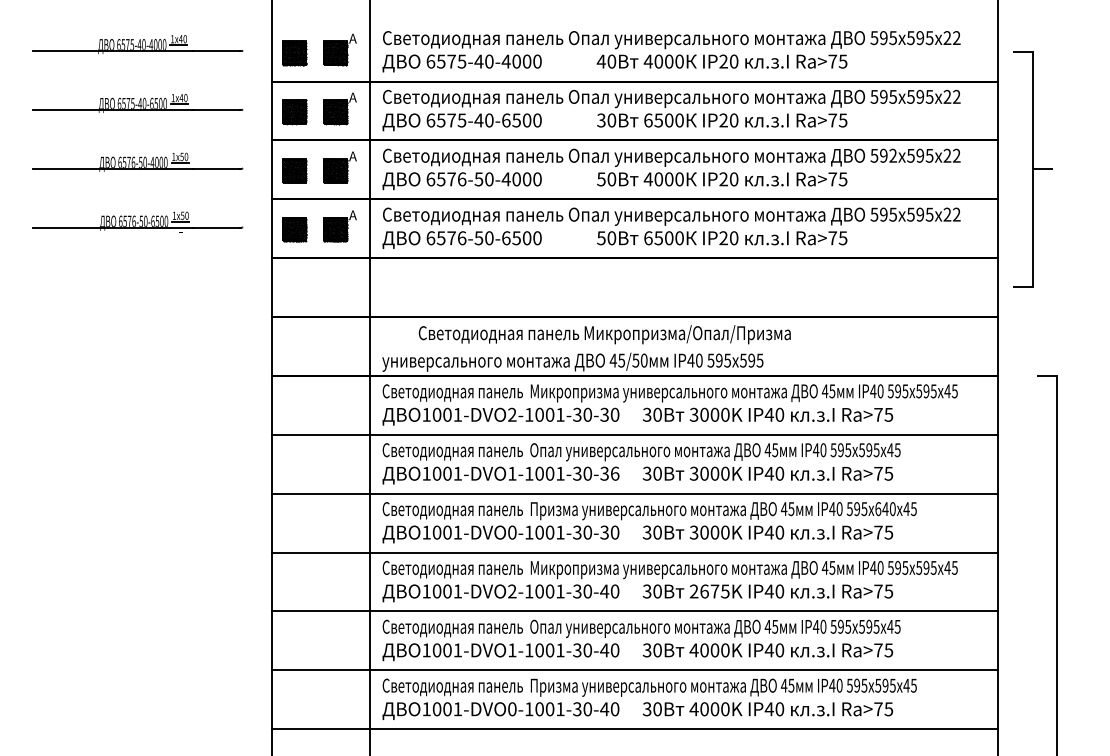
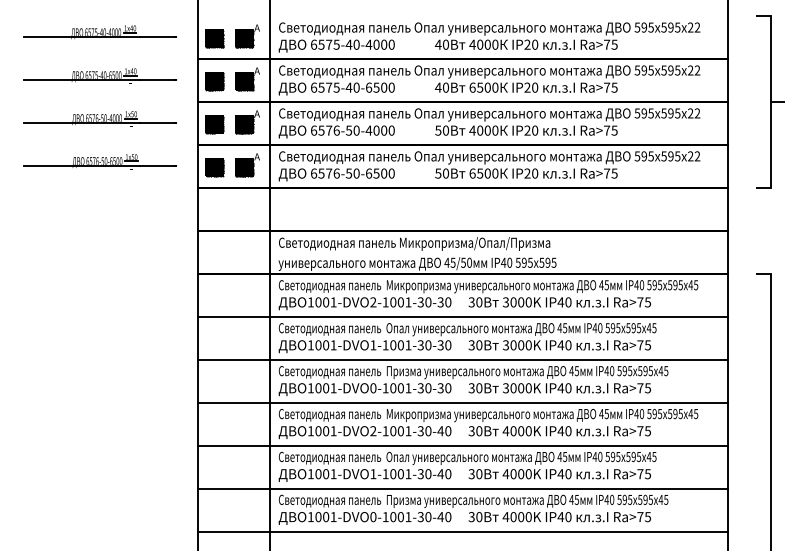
text: (601, 120) -> (438, 87), 30 -> 40
text: (892, 155) -> (650, 113), 592 -> 595
part: (1032, 169) -> (770, 102), moved
text: (604, 334) -> (414, 243), moved
text: (614, 473) -> (447, 345), 1001-DVO1-1001-30-36 -> 1001-DVO1-1001-30-30
text: (885, 509) -> (645, 371), 640 -> 595
text: (709, 591) -> (517, 431), 2675K -> 4000K

